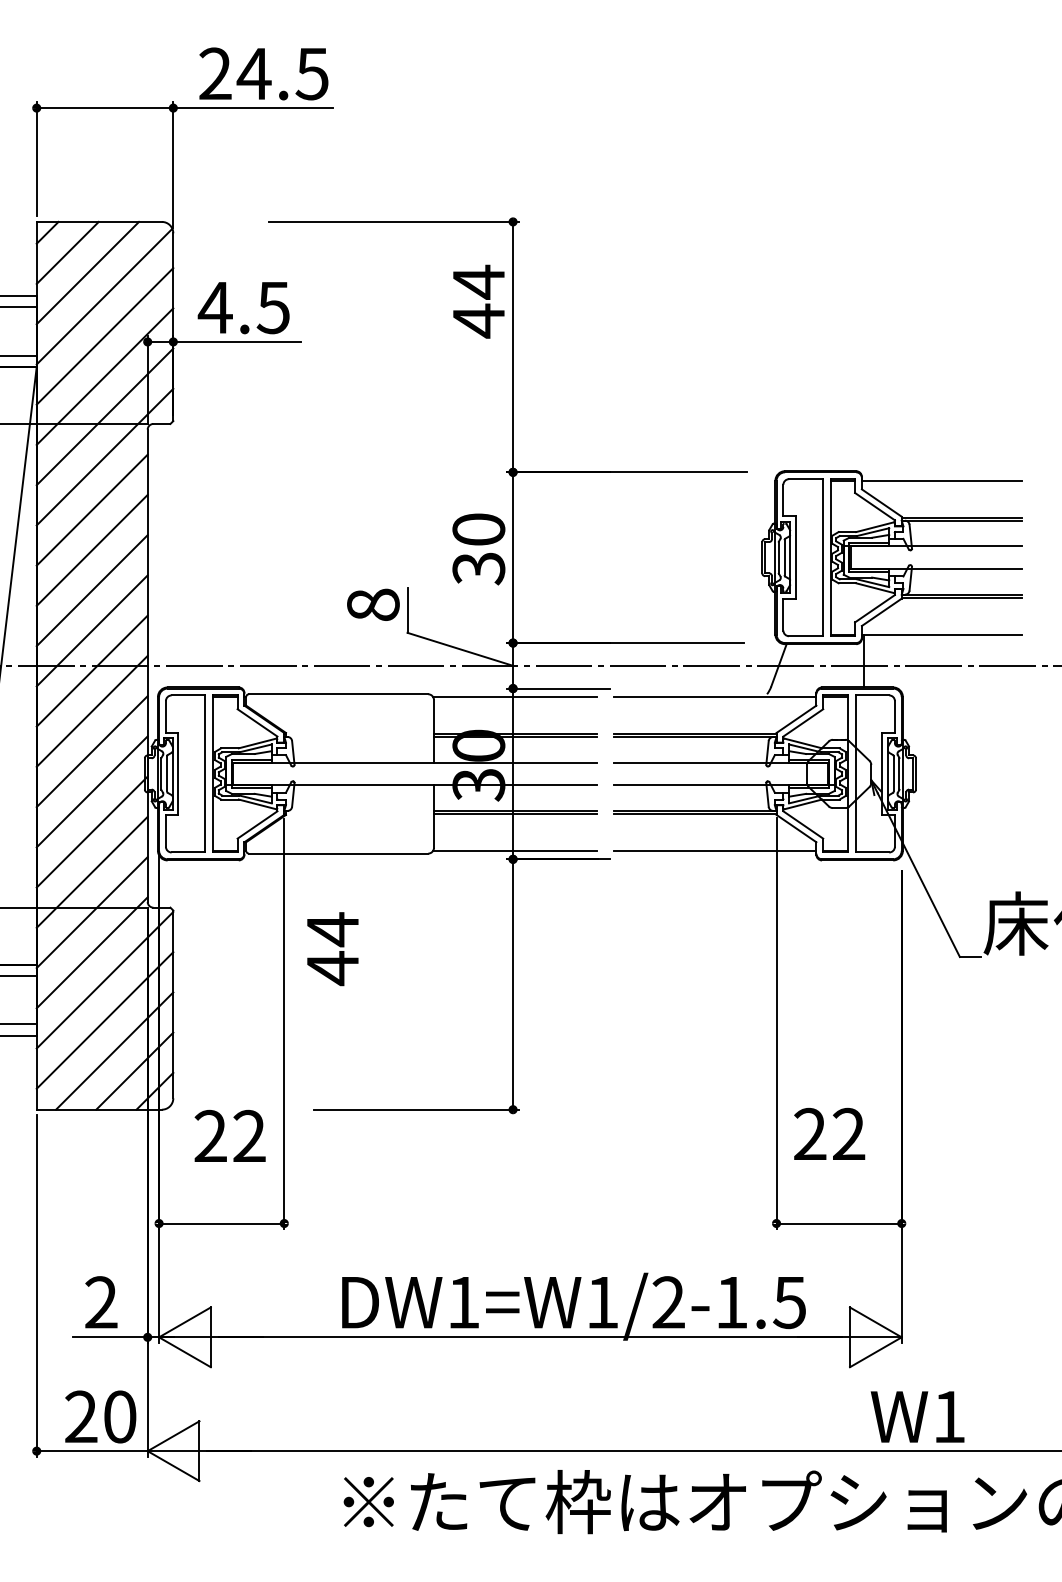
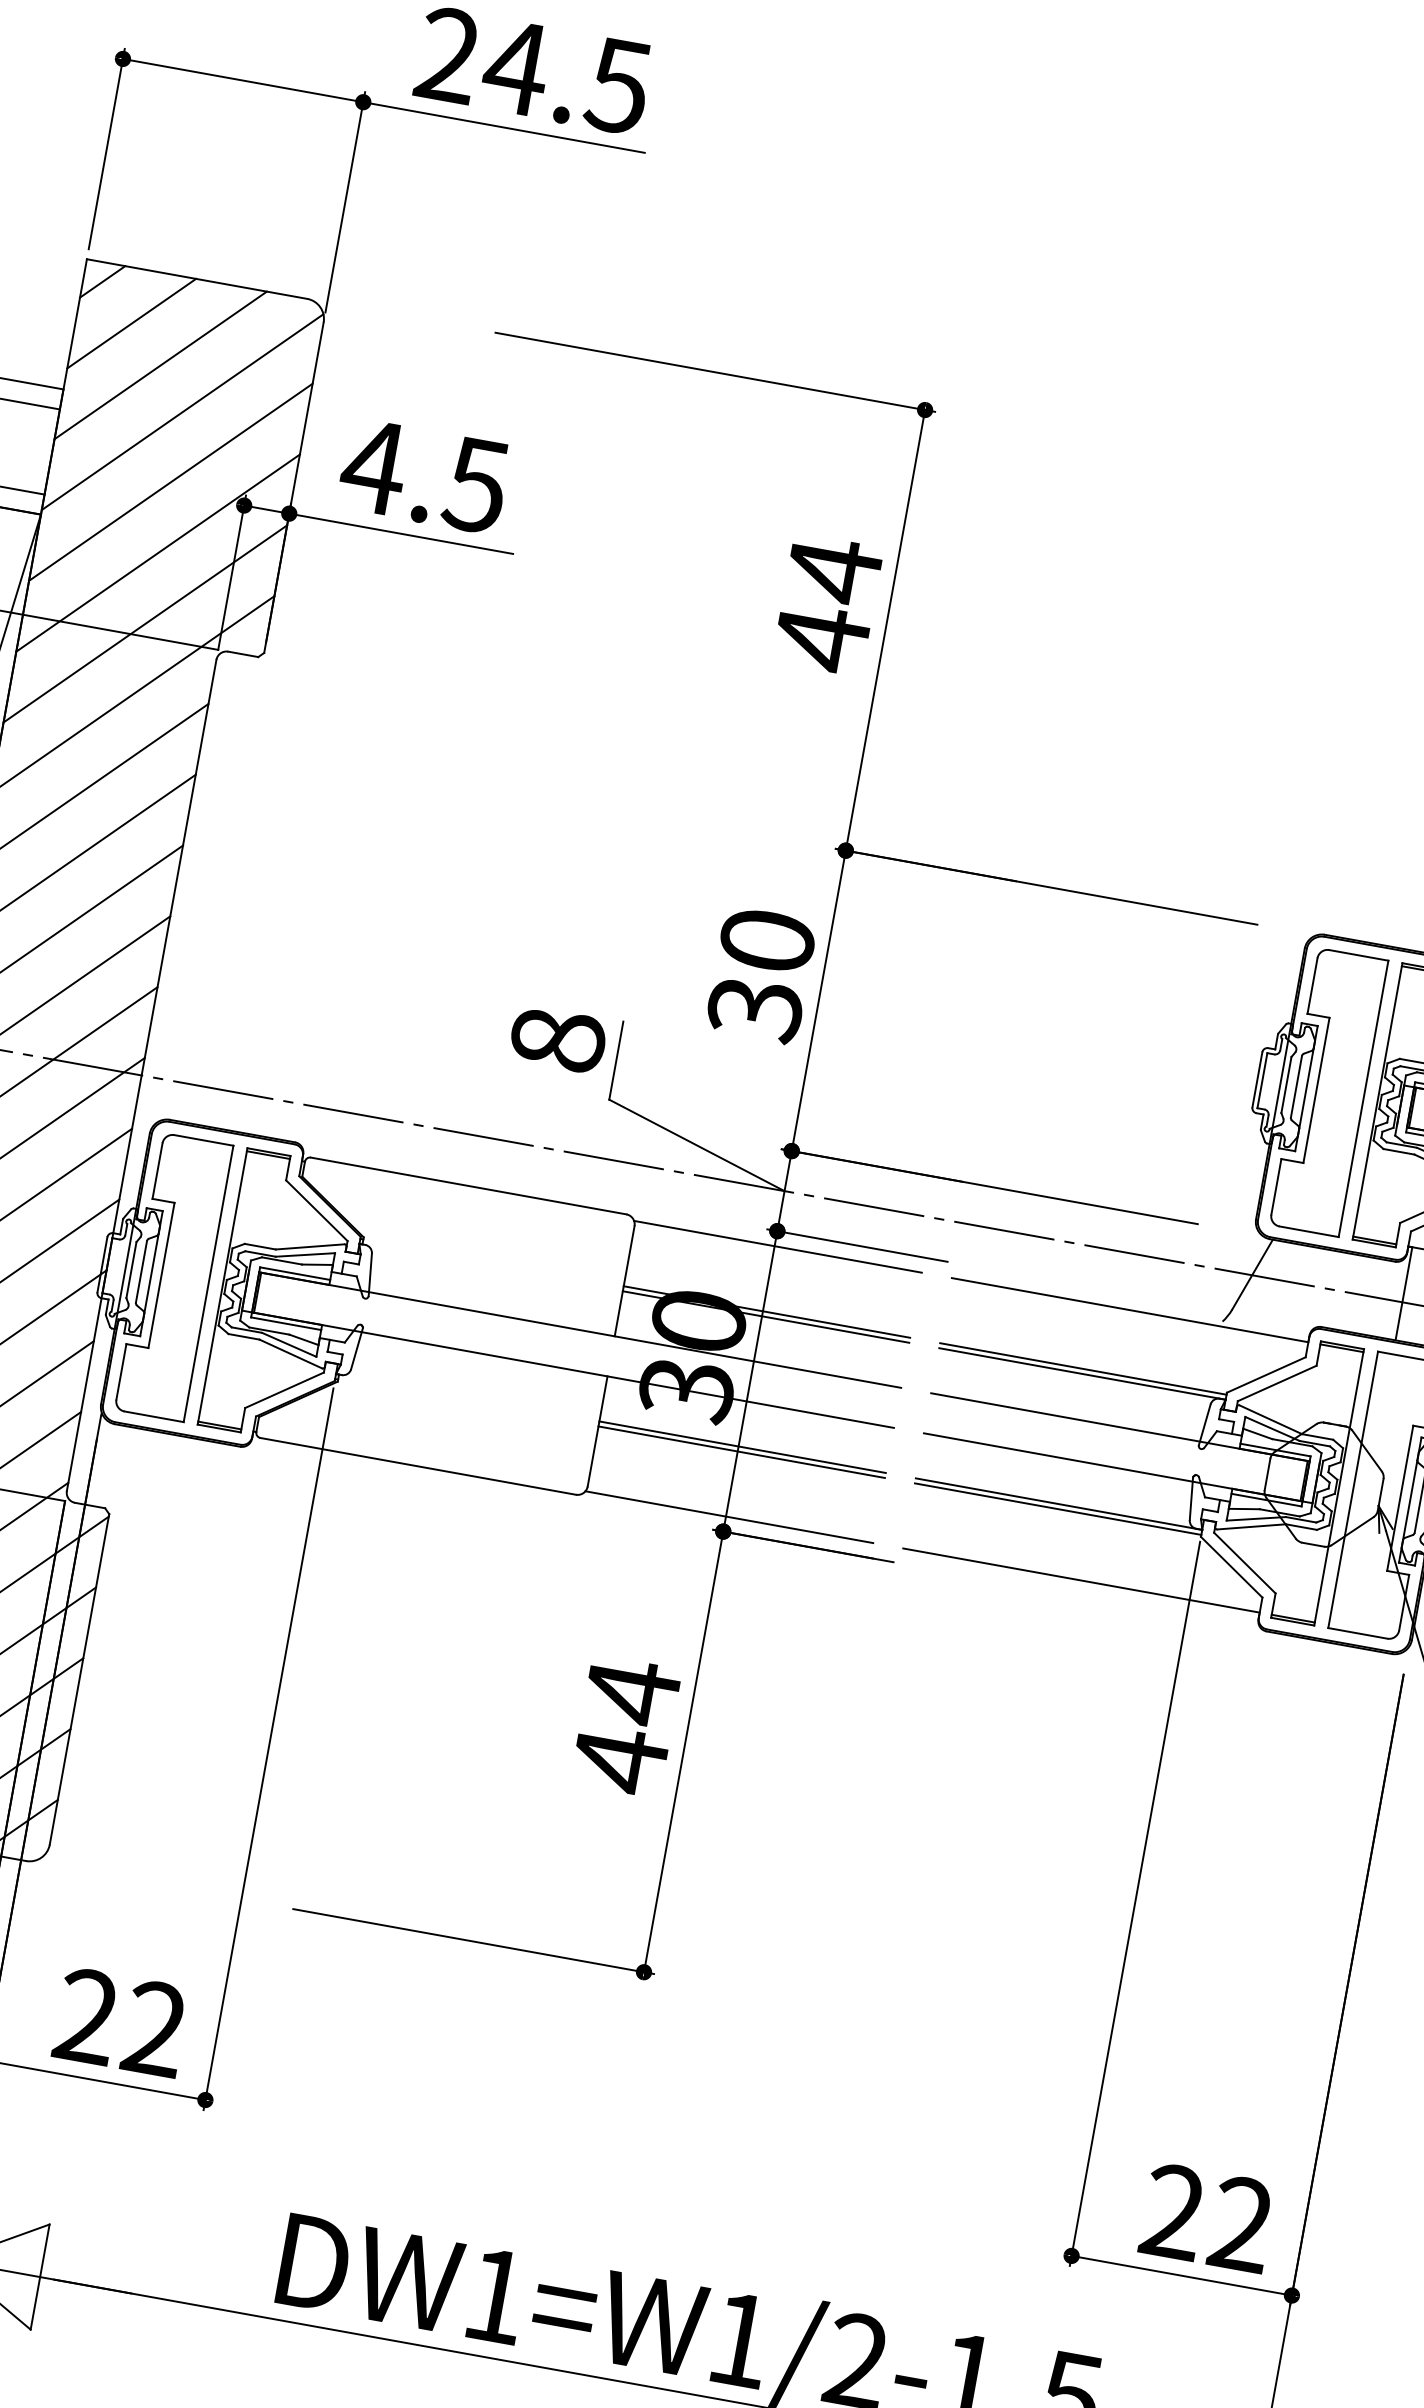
text: (478, 301) -> (827, 604), moved
text: (332, 949) -> (625, 1726), moved
text: (829, 1133) -> (1207, 2216), moved
text: (229, 1135) -> (120, 2021), moved

